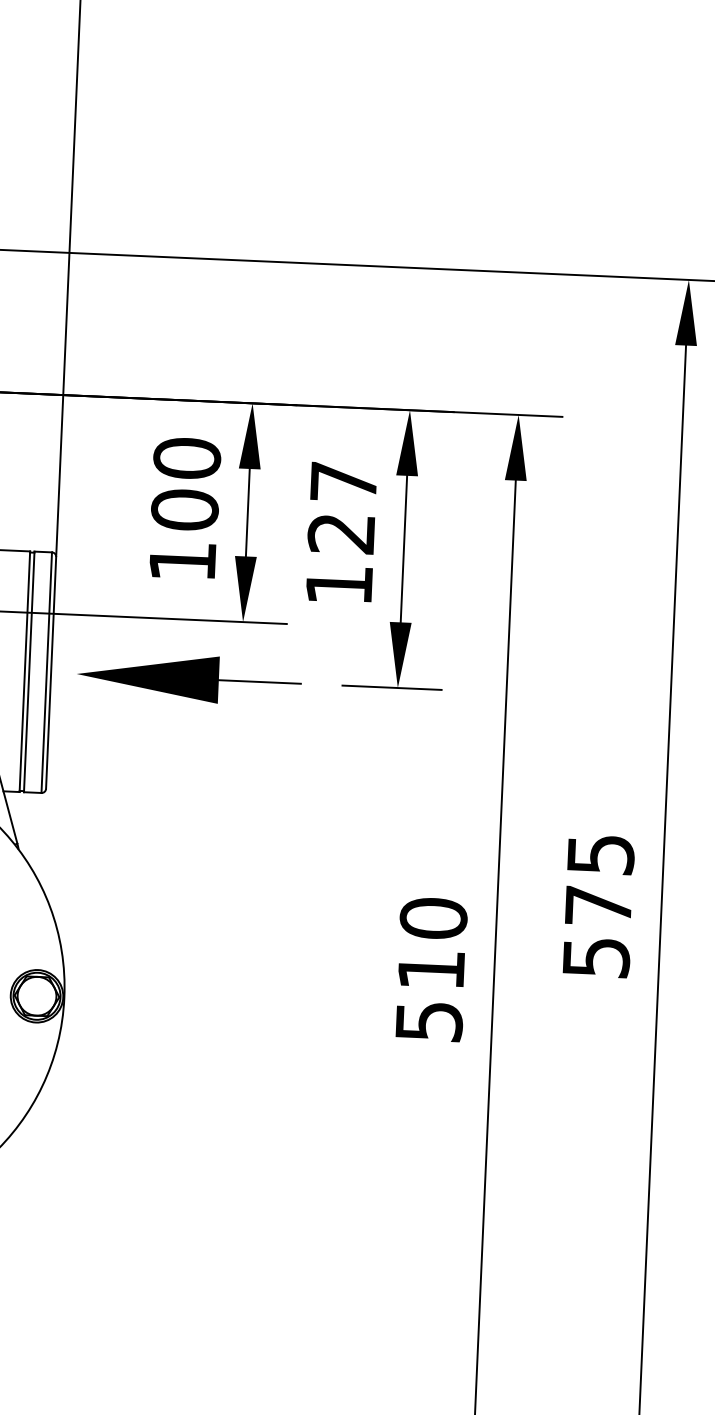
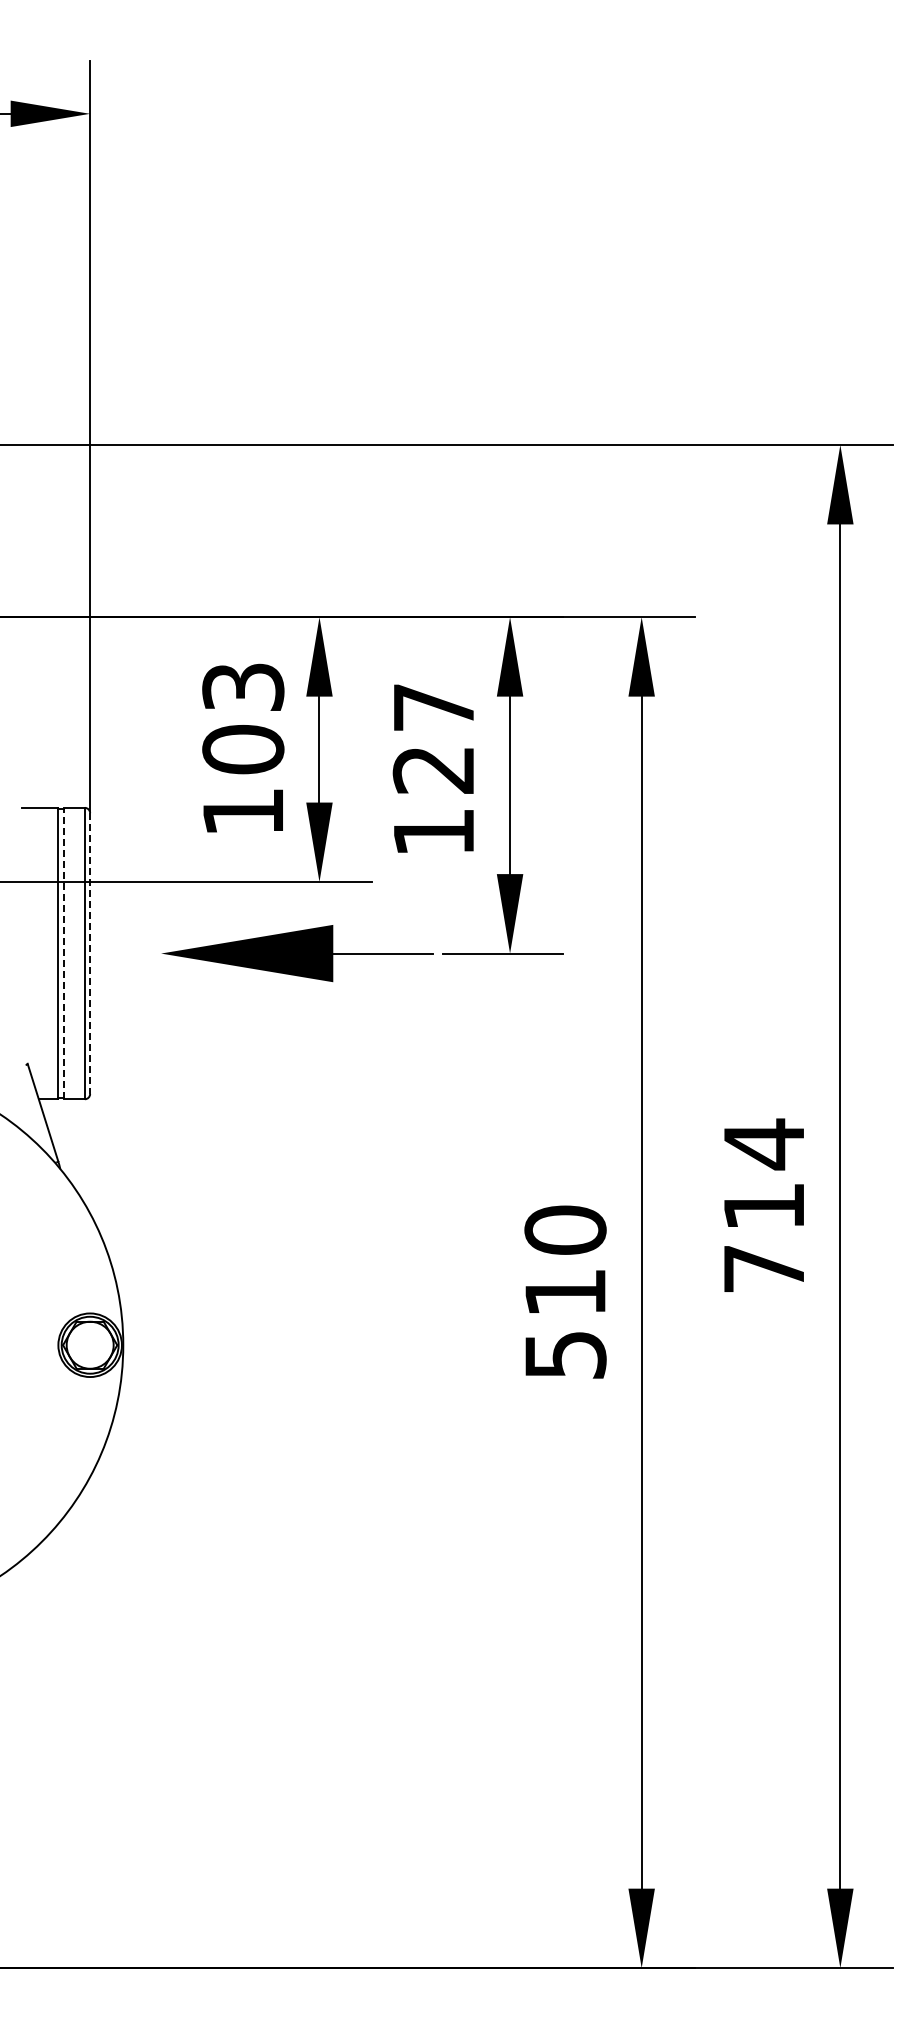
text: (187, 457) -> (243, 686), 100 -> 103
line: (29, 671) -> (63, 953), solid -> dashed
line: (51, 673) -> (90, 954), solid -> dashed
part: (189, 678) -> (297, 953), moved
text: (598, 905) -> (764, 1205), 575 -> 714

